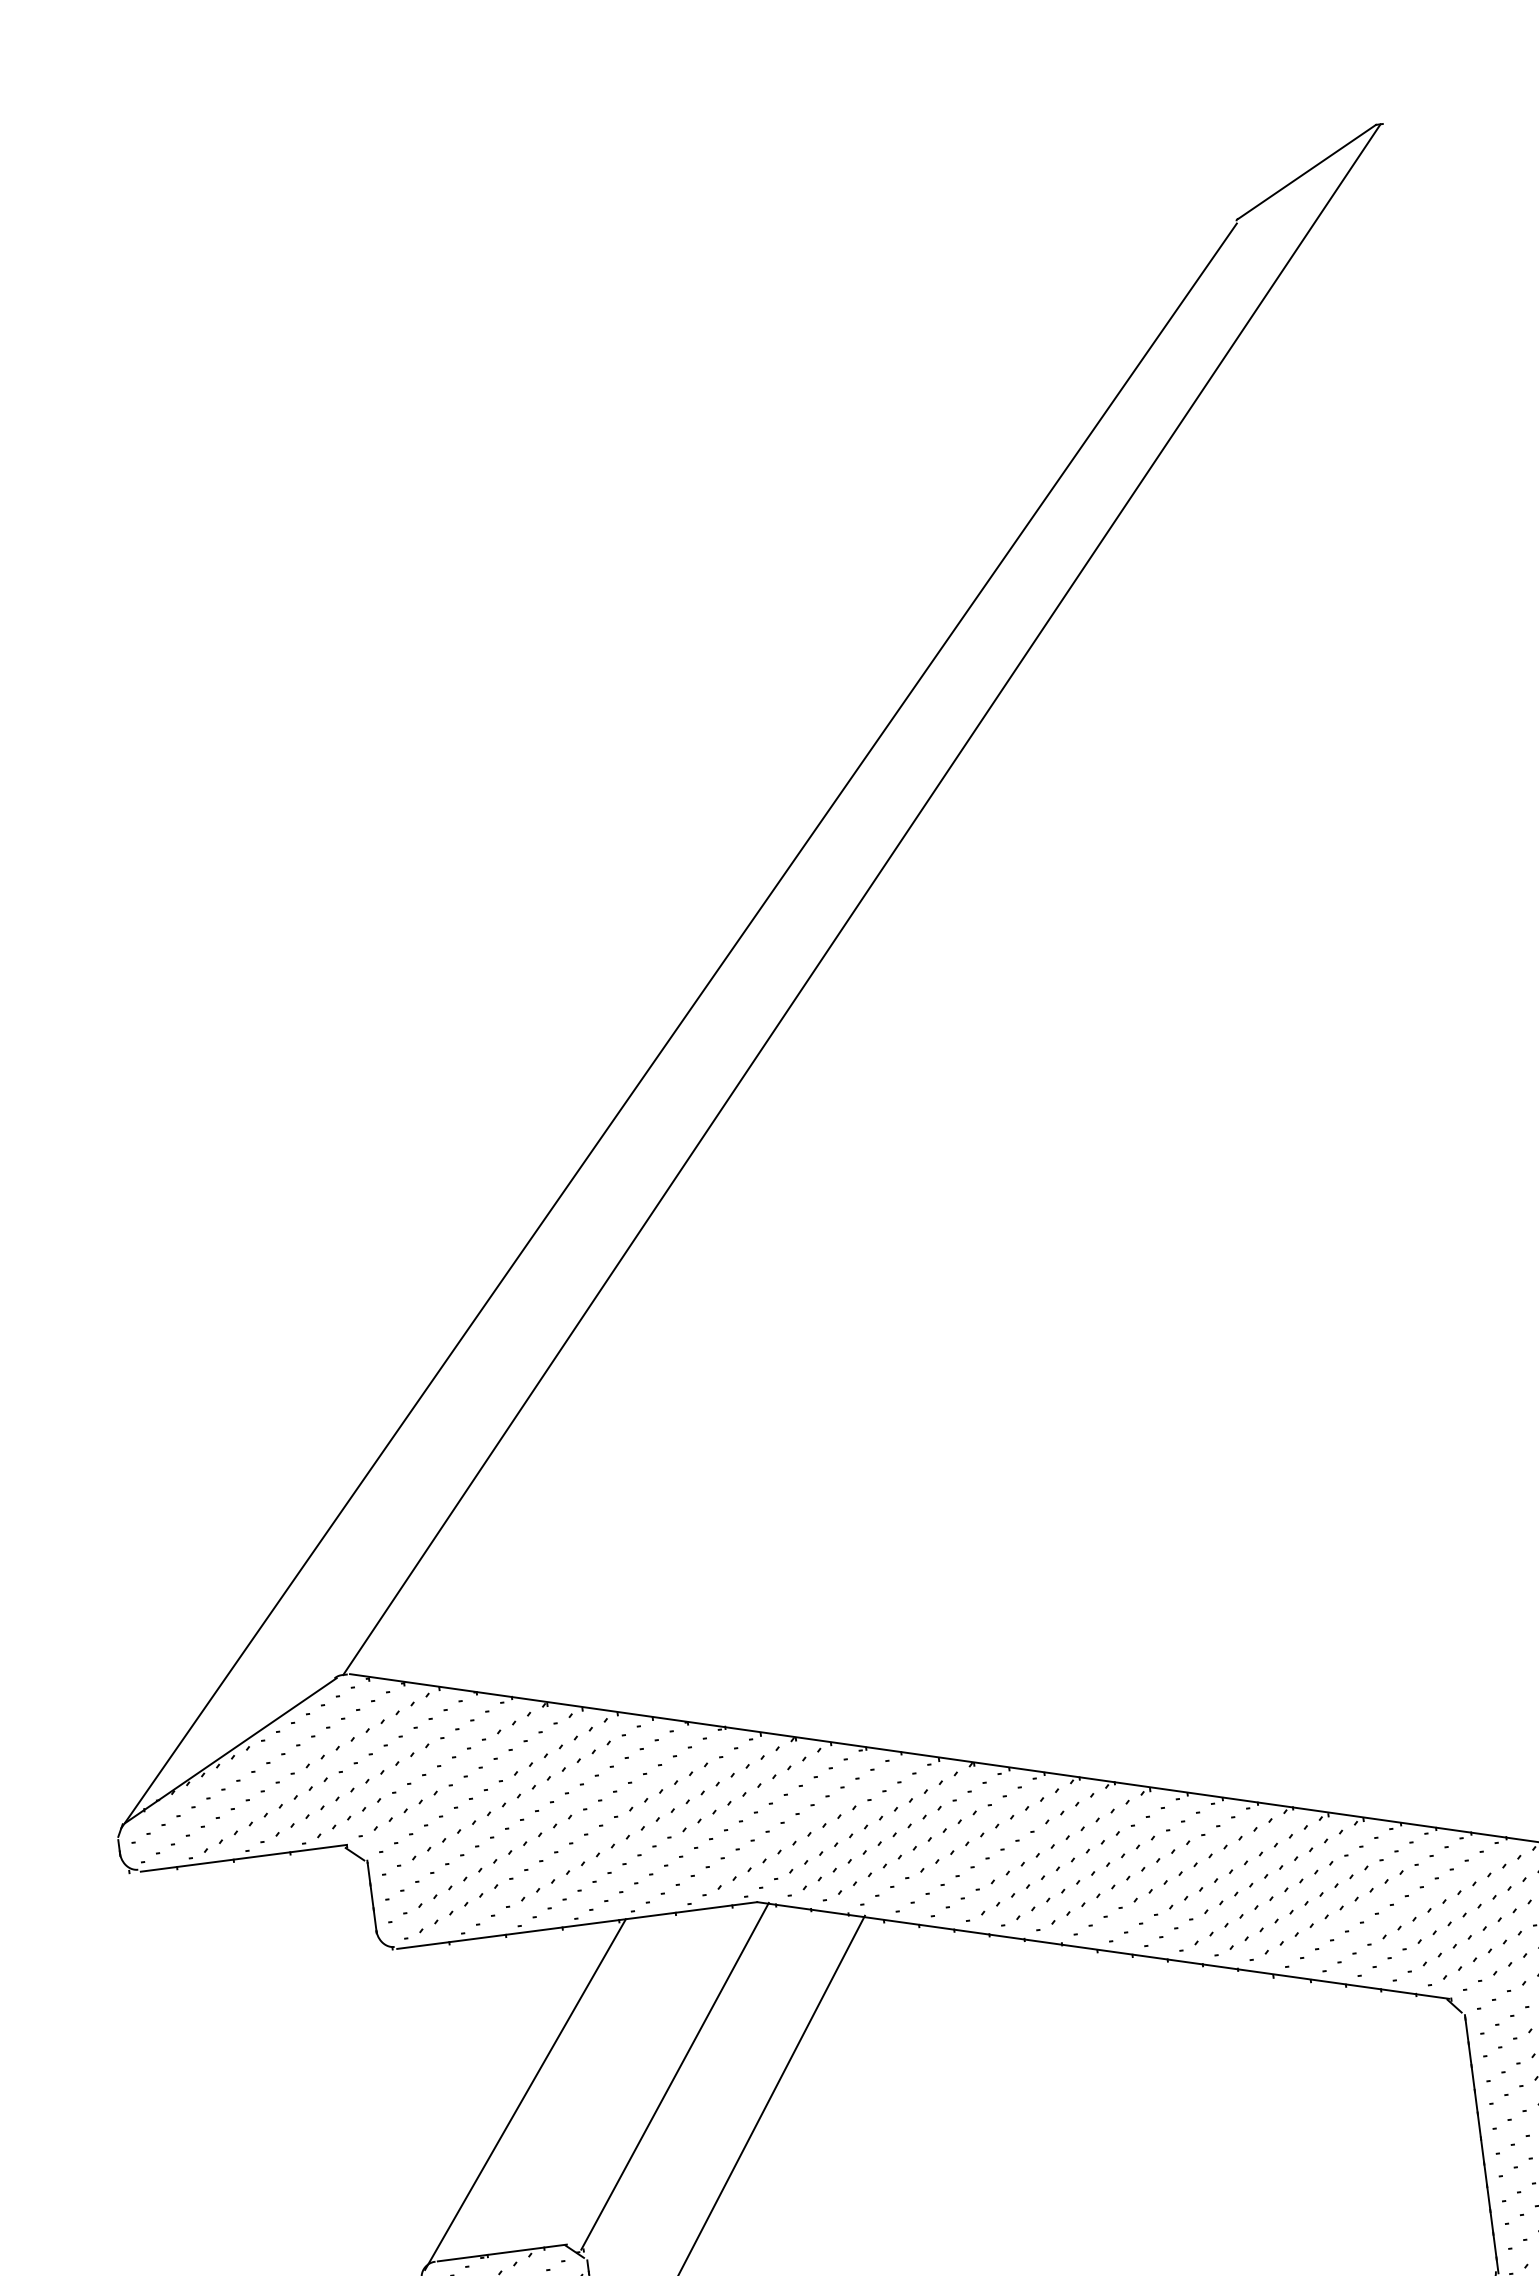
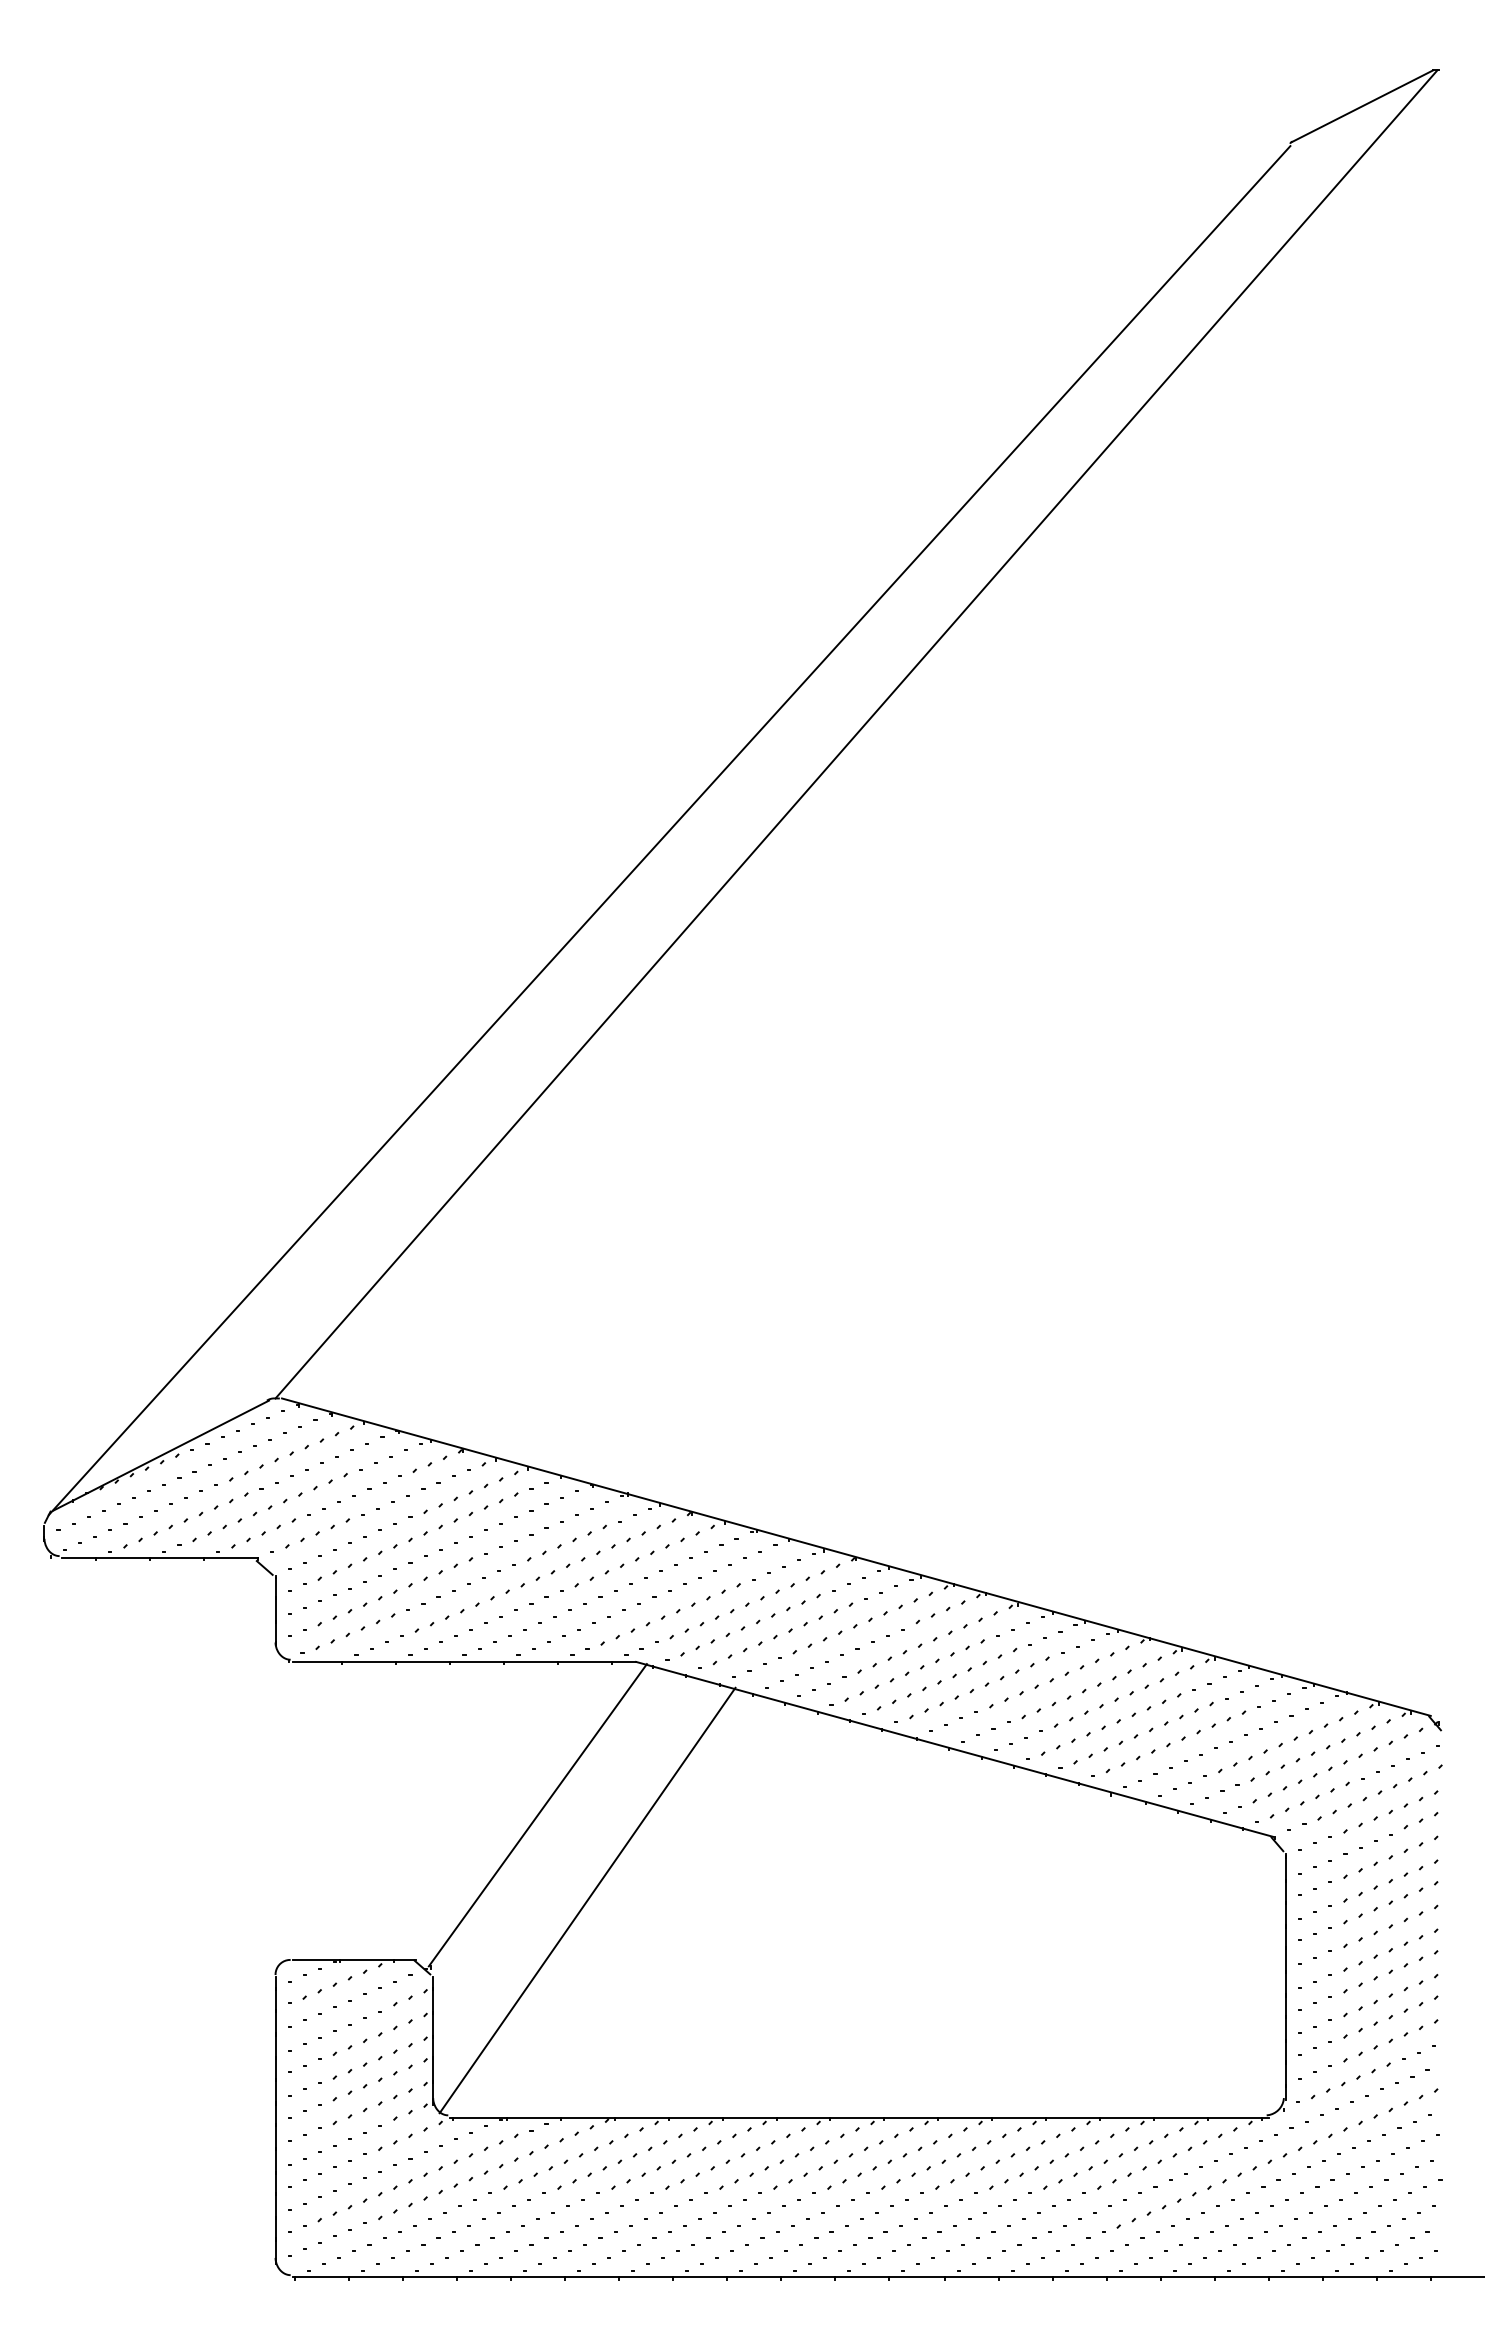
line: (524, 2094) -> (394, 1813), removed

